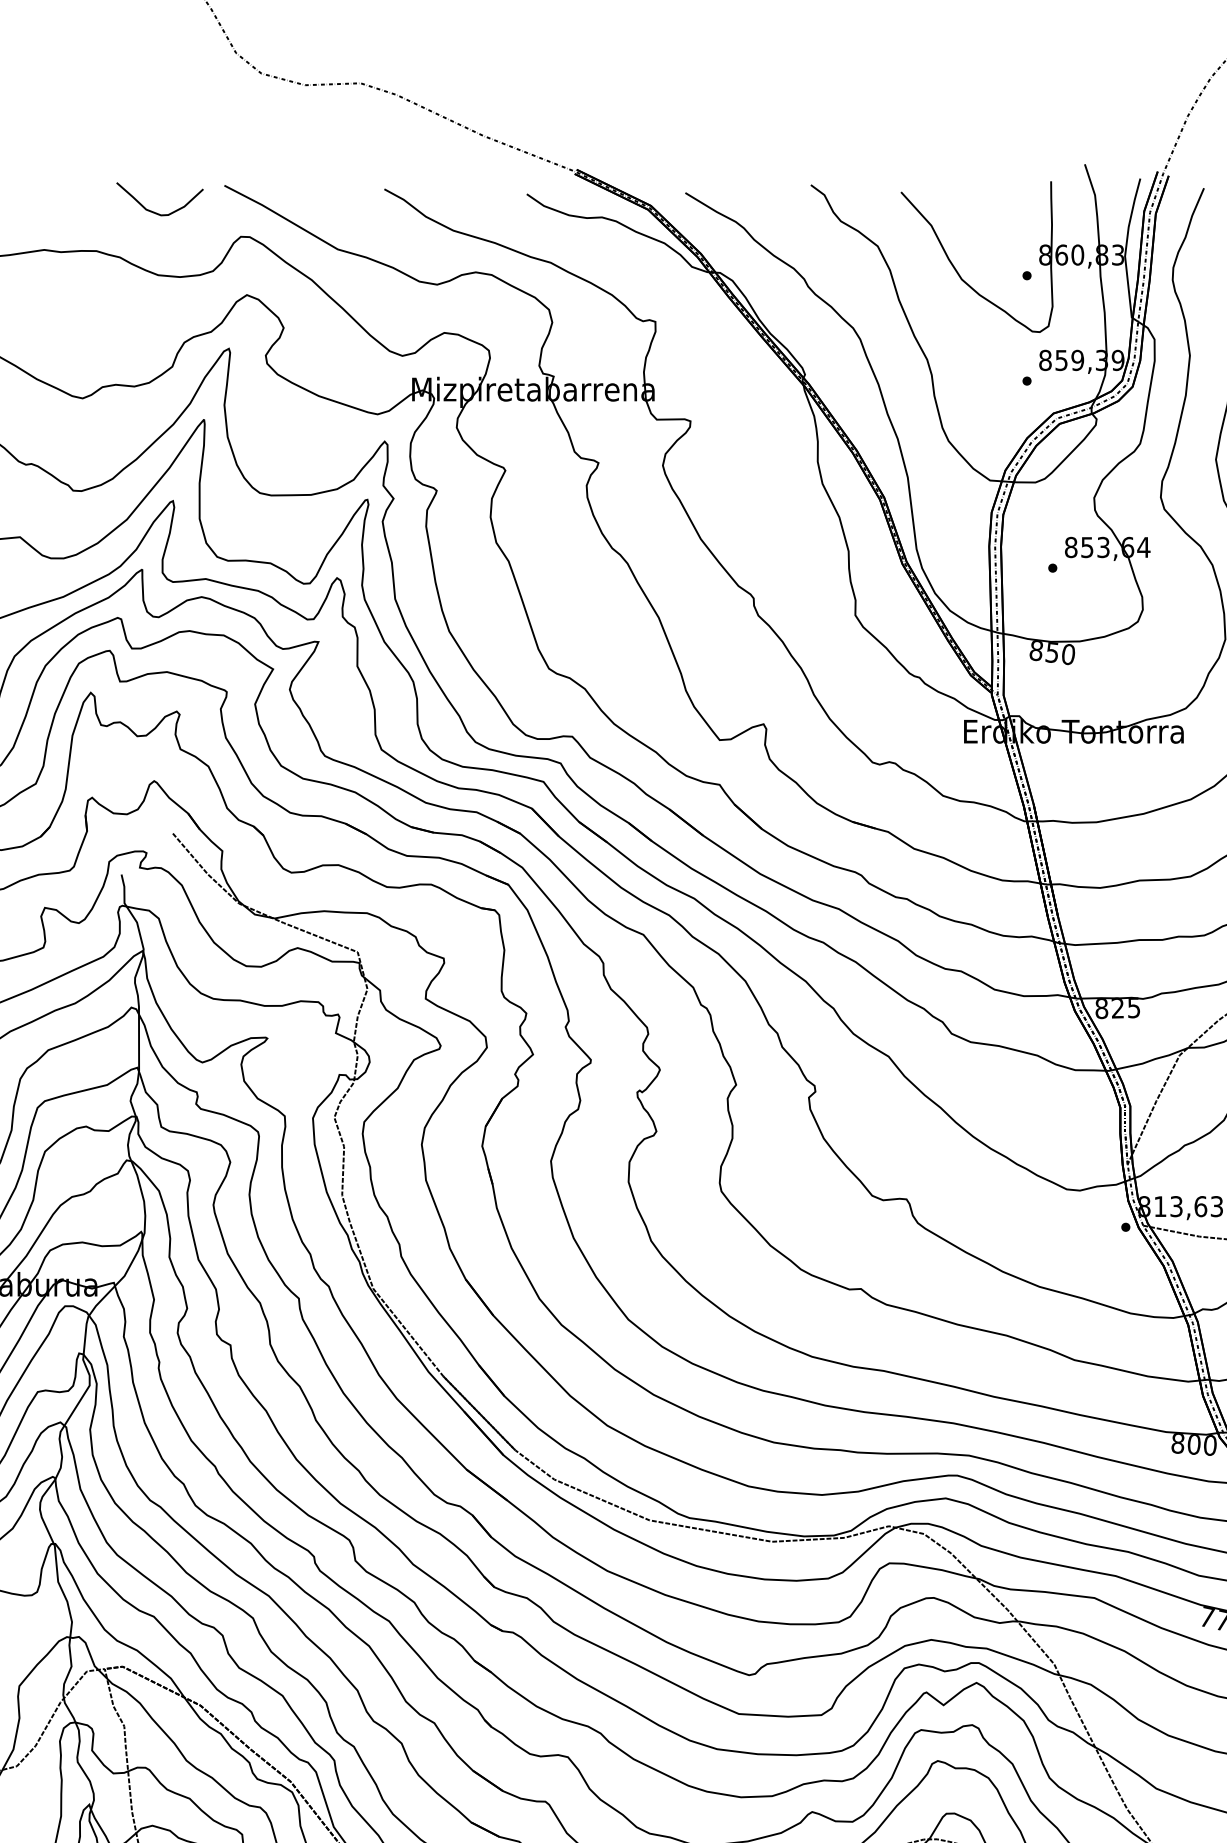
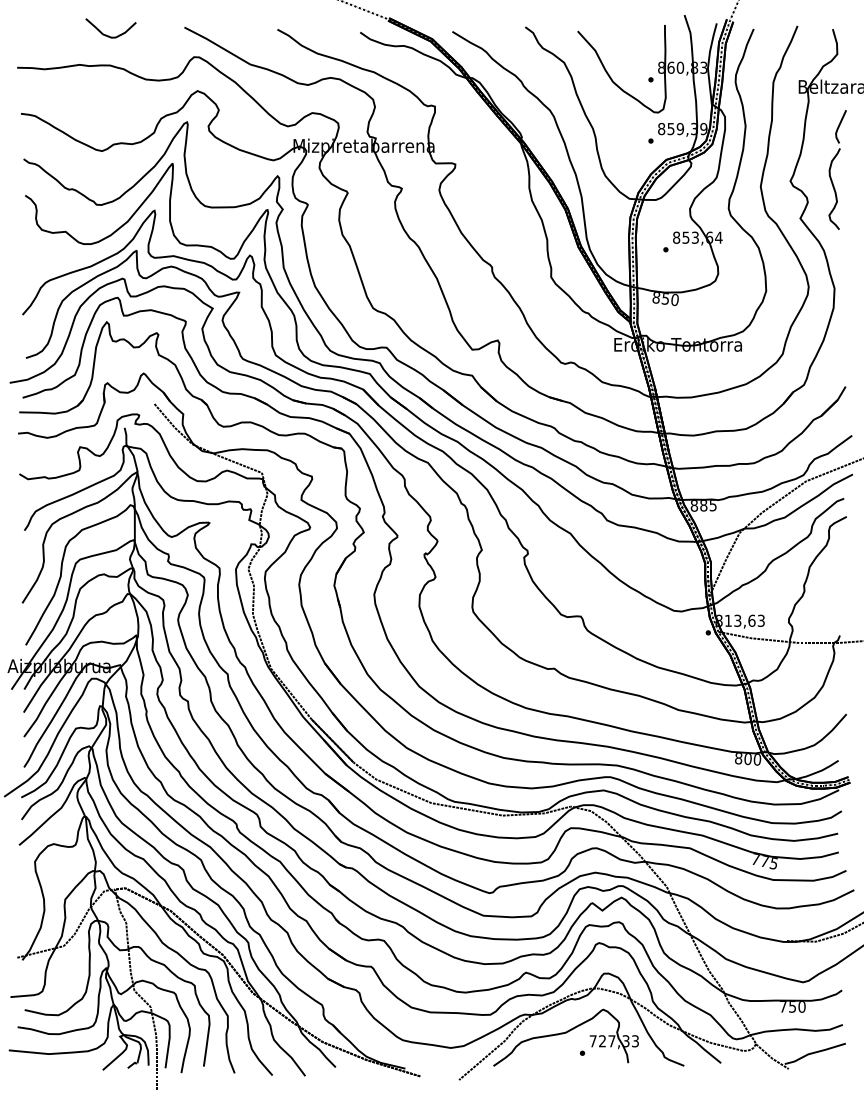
curve: (157, 211) -> (109, 35), moved
text: (1117, 1008) -> (703, 505), 825 -> 885

